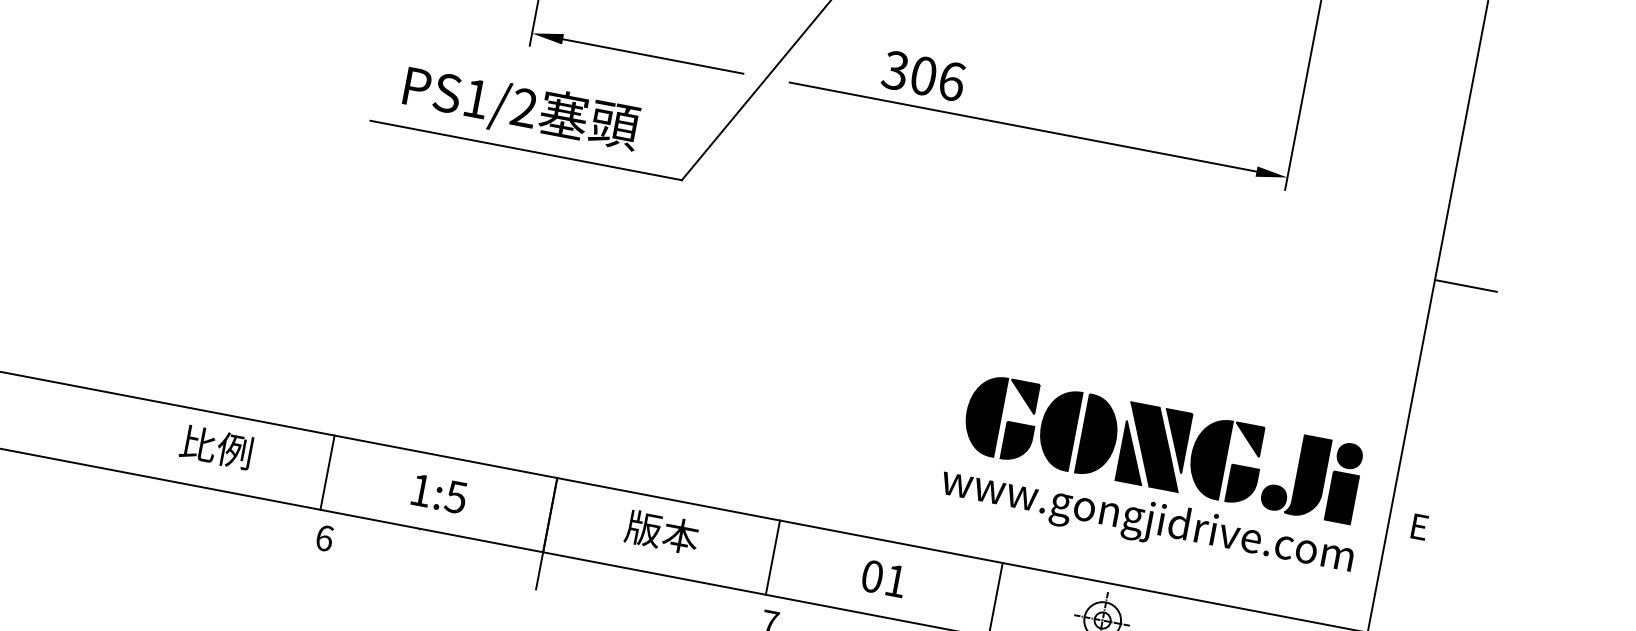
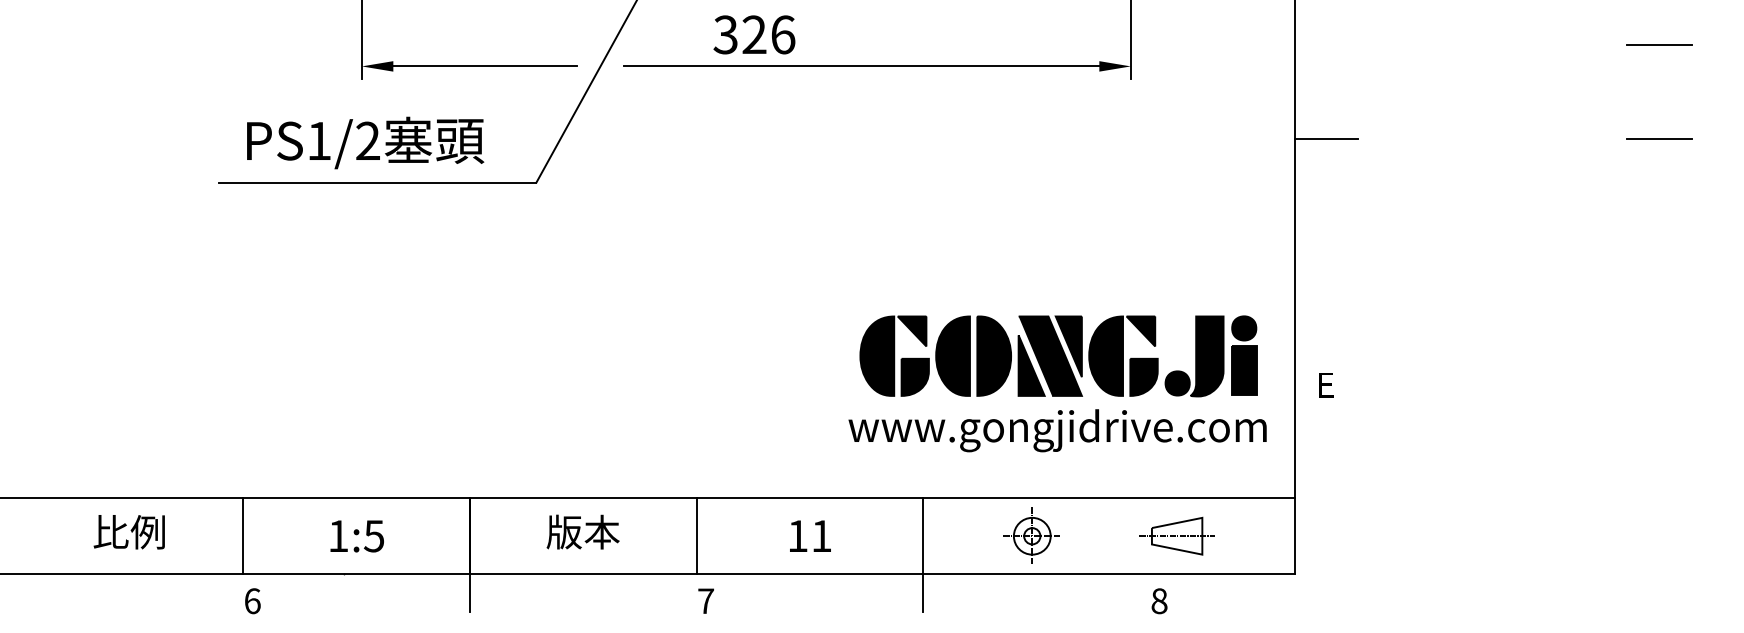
text: (923, 75) -> (754, 34), 306 -> 326
text: (871, 576) -> (797, 536), 01 -> 11

